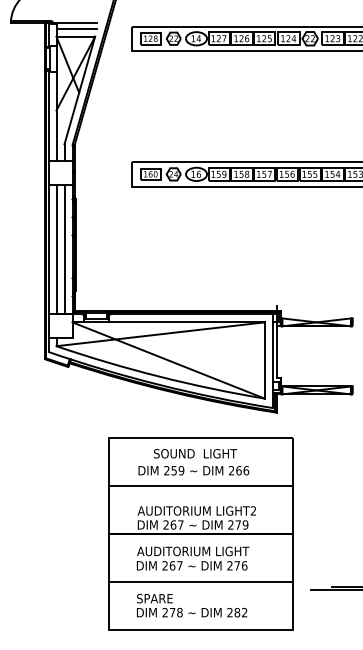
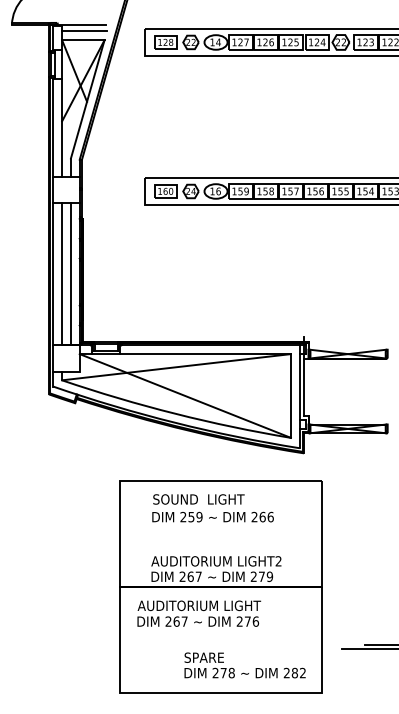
text: (195, 453) -> (198, 499), moved
line: (200, 486) -> (220, 534), removed
text: (193, 558) -> (199, 613), moved
line: (200, 582) -> (220, 639), removed
text: (191, 605) -> (244, 665), moved

